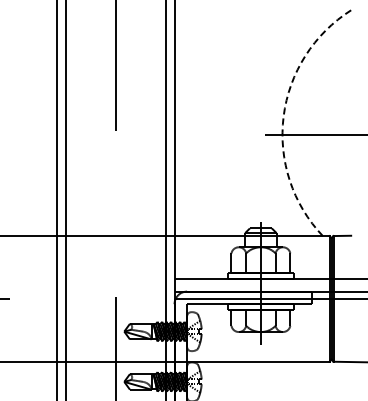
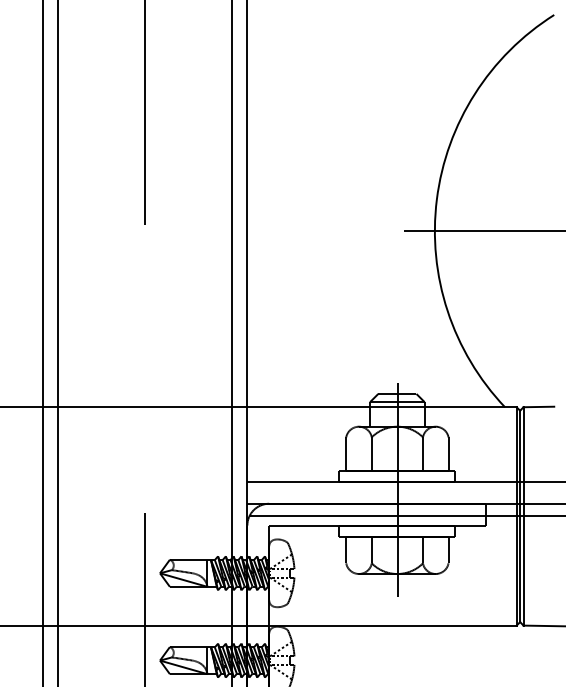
arc: (283, 116) -> (436, 199), dashed -> solid

